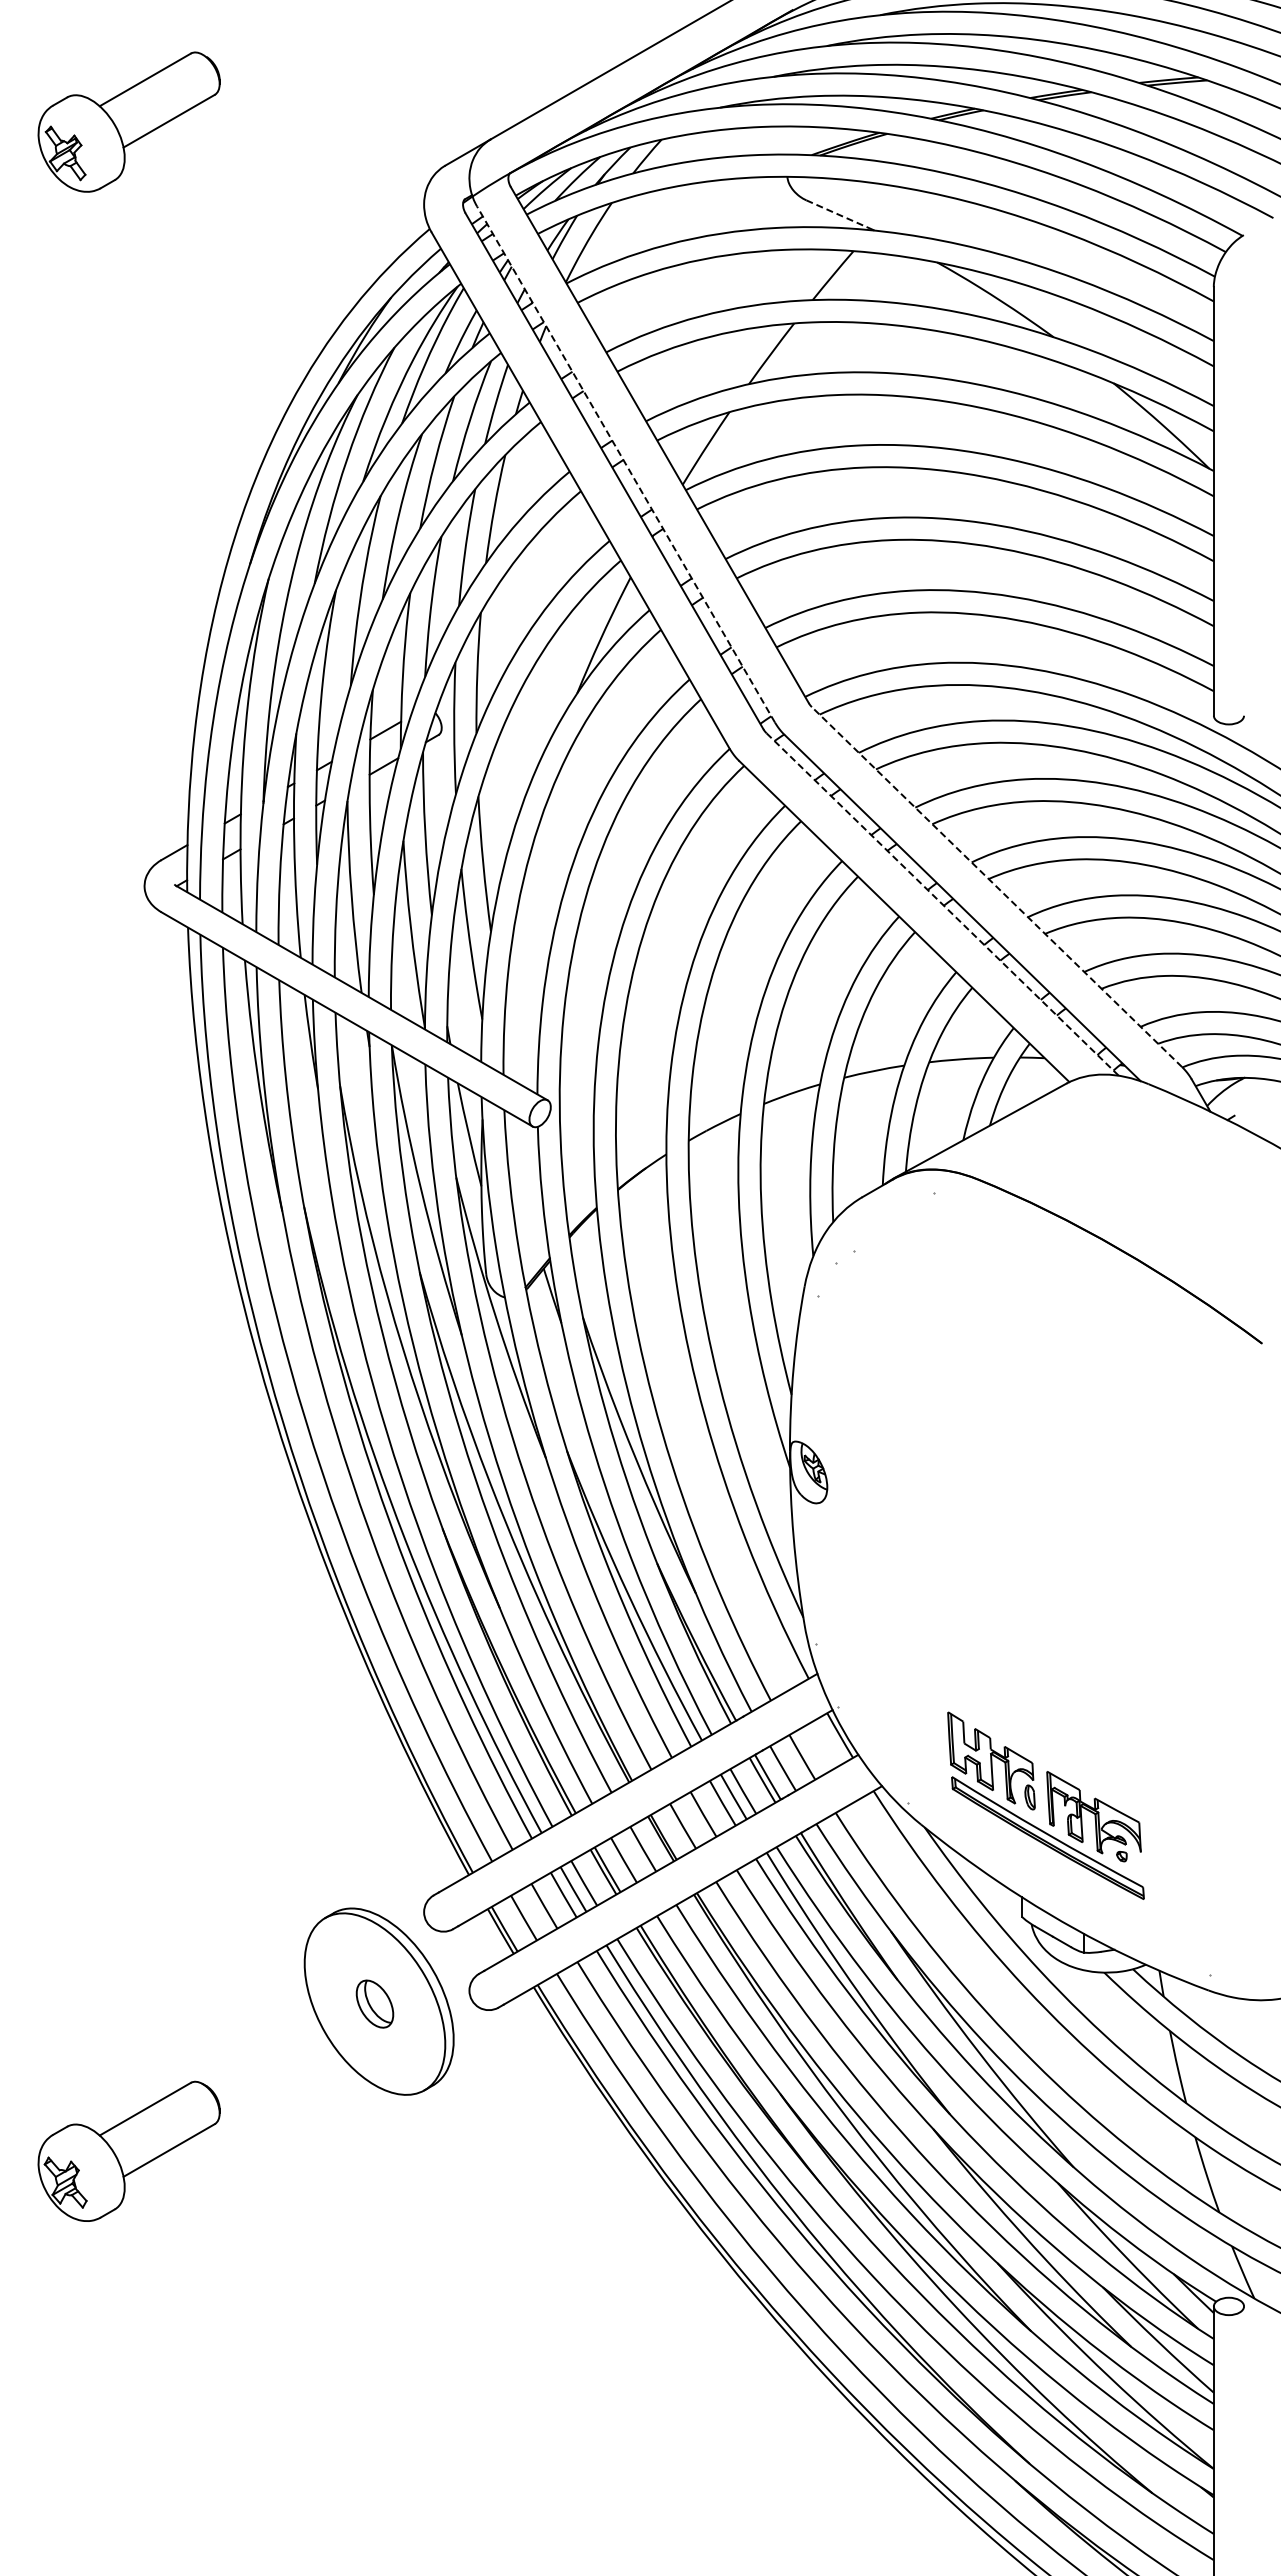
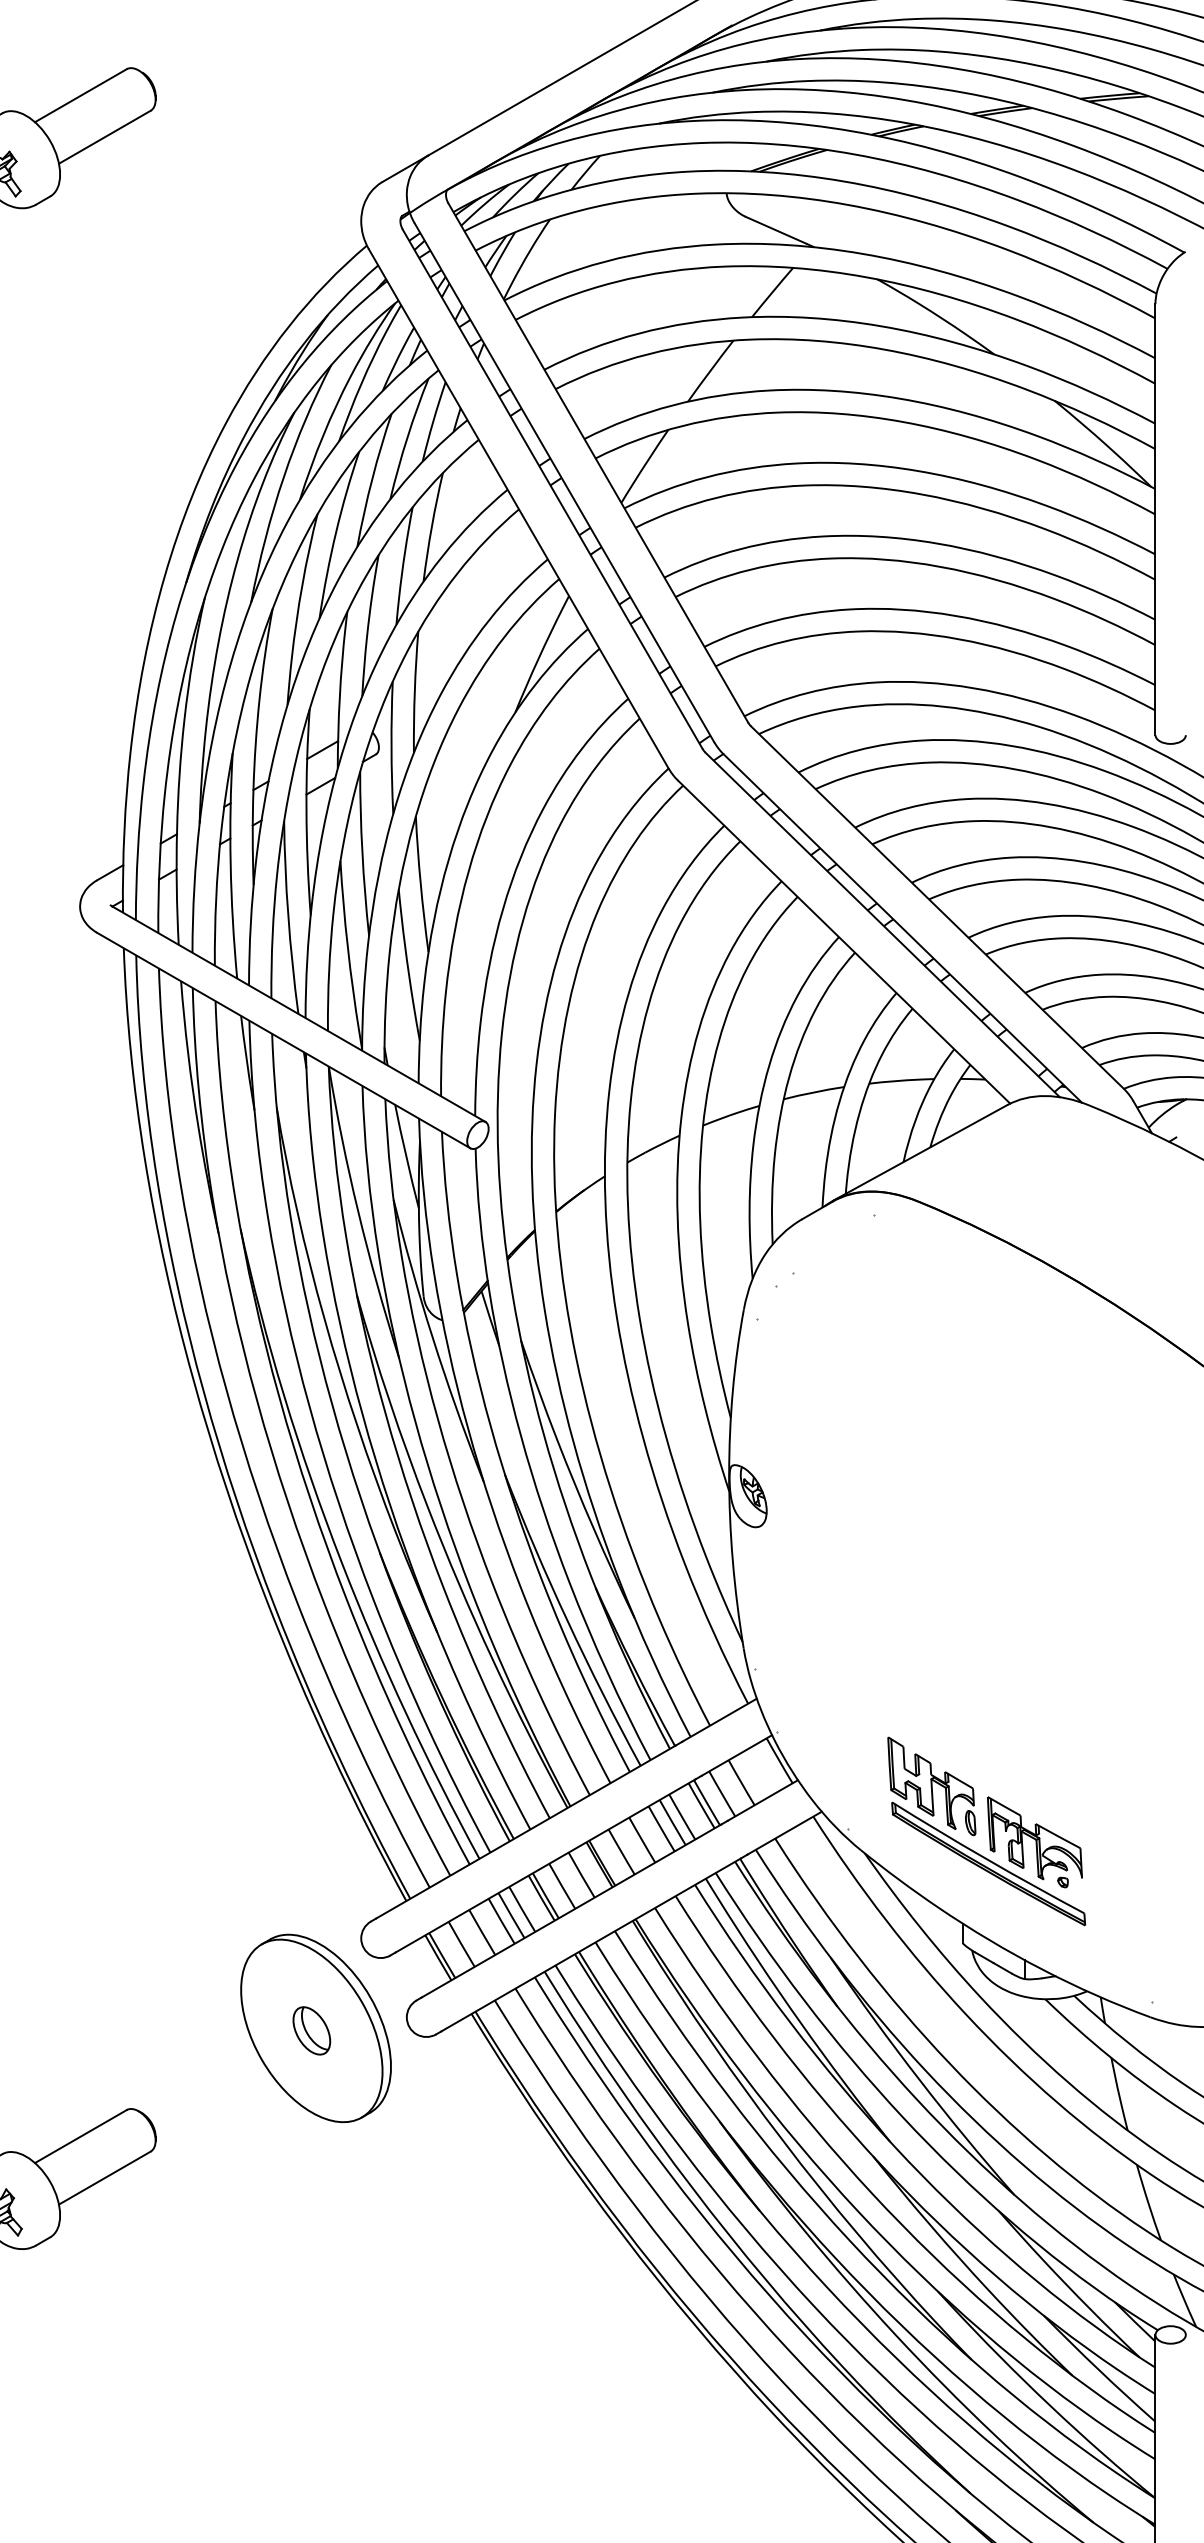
line: (836, 213) -> (775, 230), dashed -> solid
line: (626, 464) -> (564, 482), dashed -> solid
line: (996, 886) -> (936, 906), dashed -> solid
line: (942, 904) -> (882, 925), dashed -> solid

